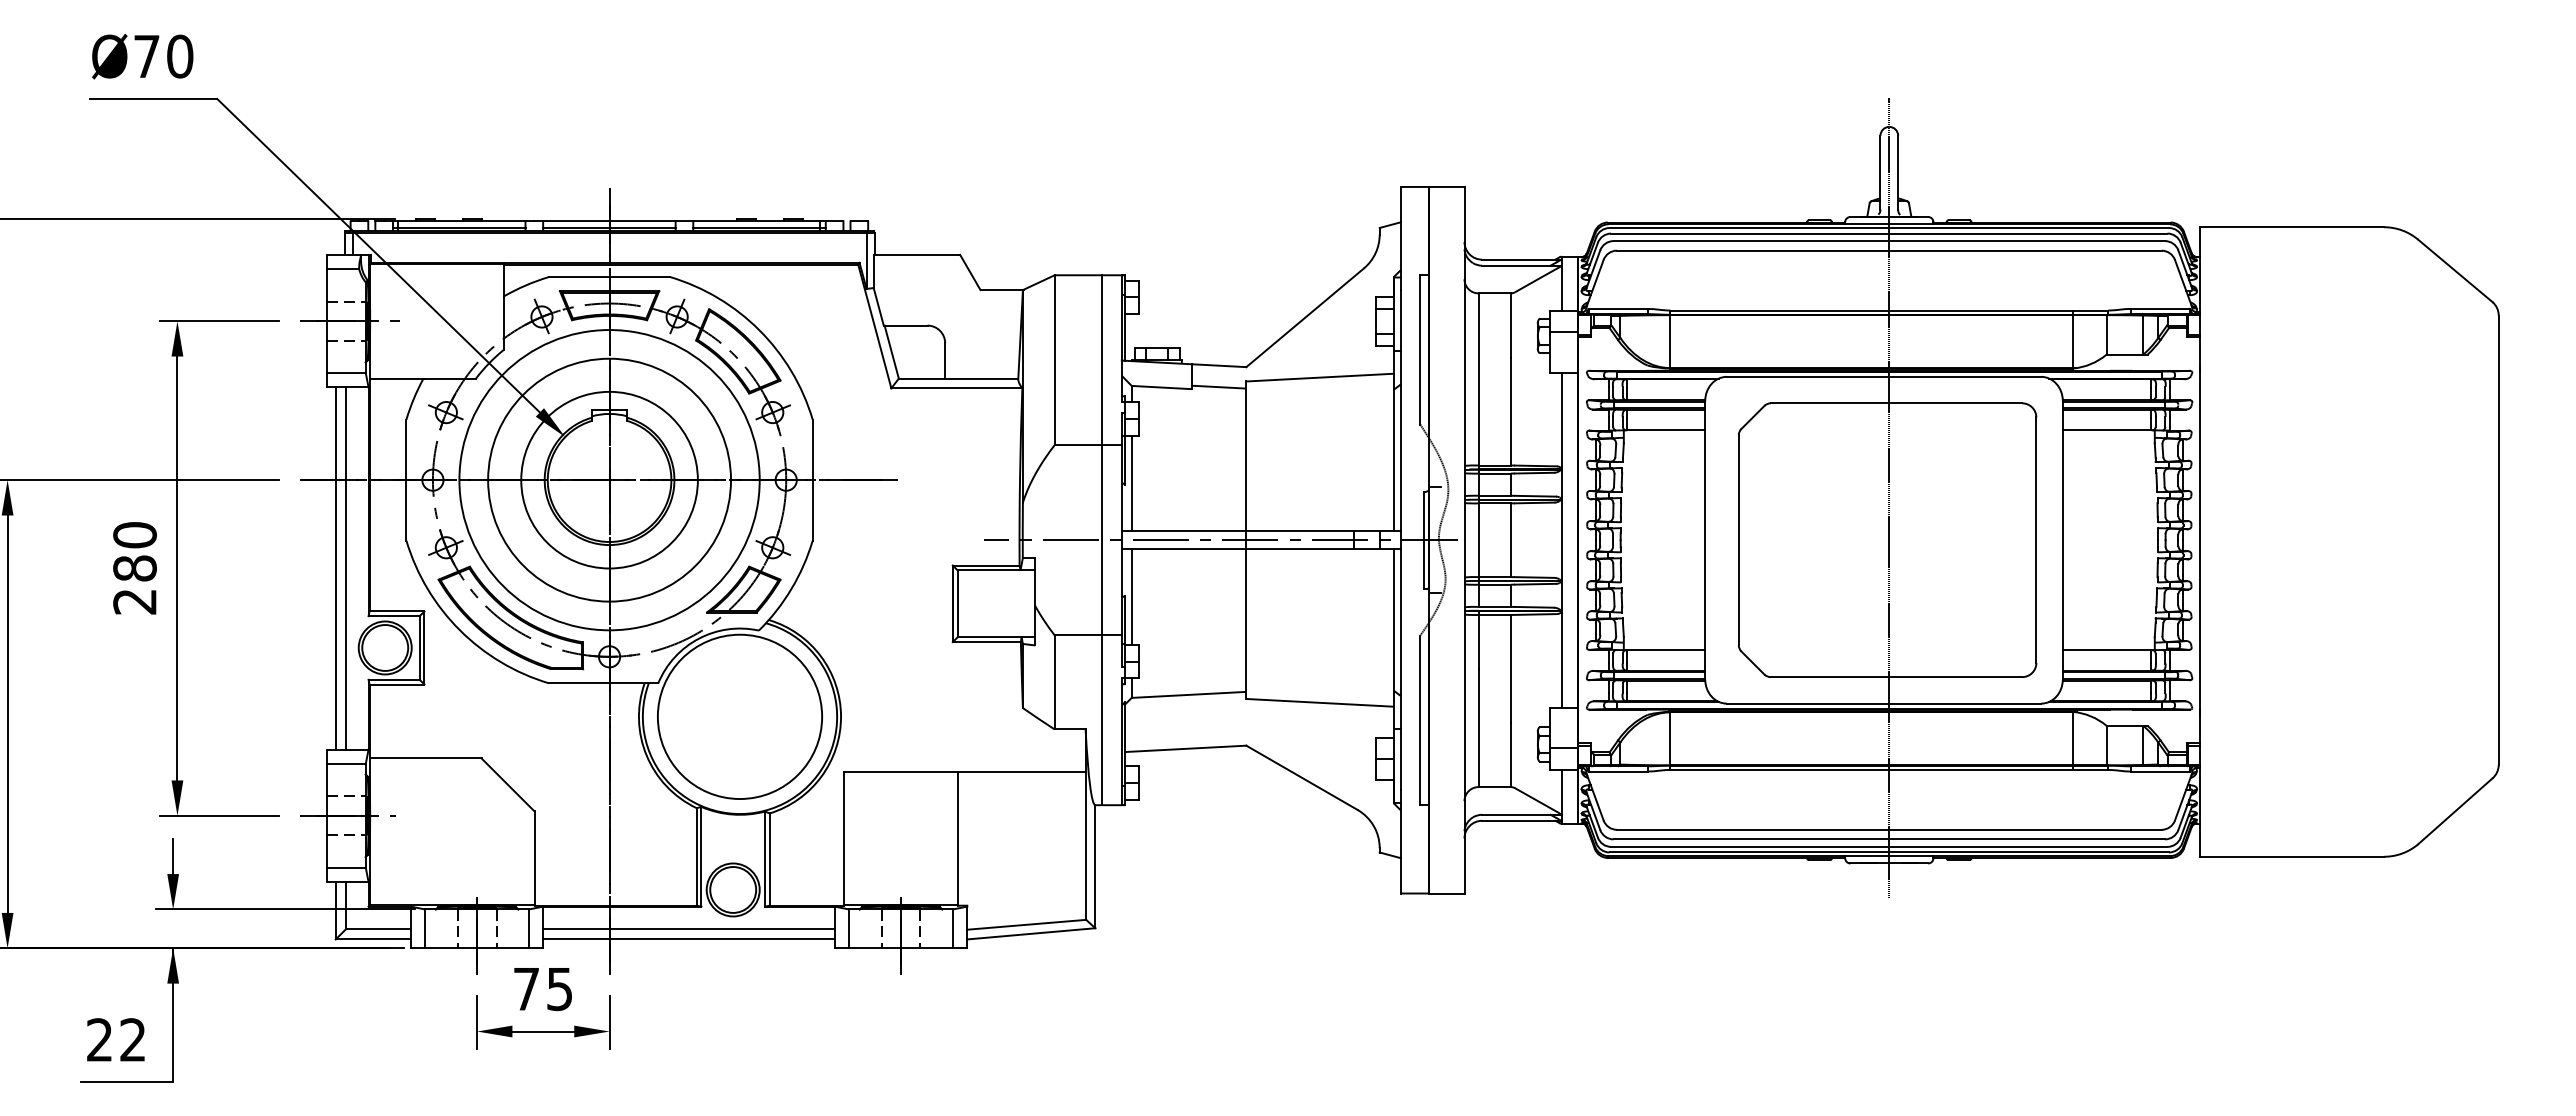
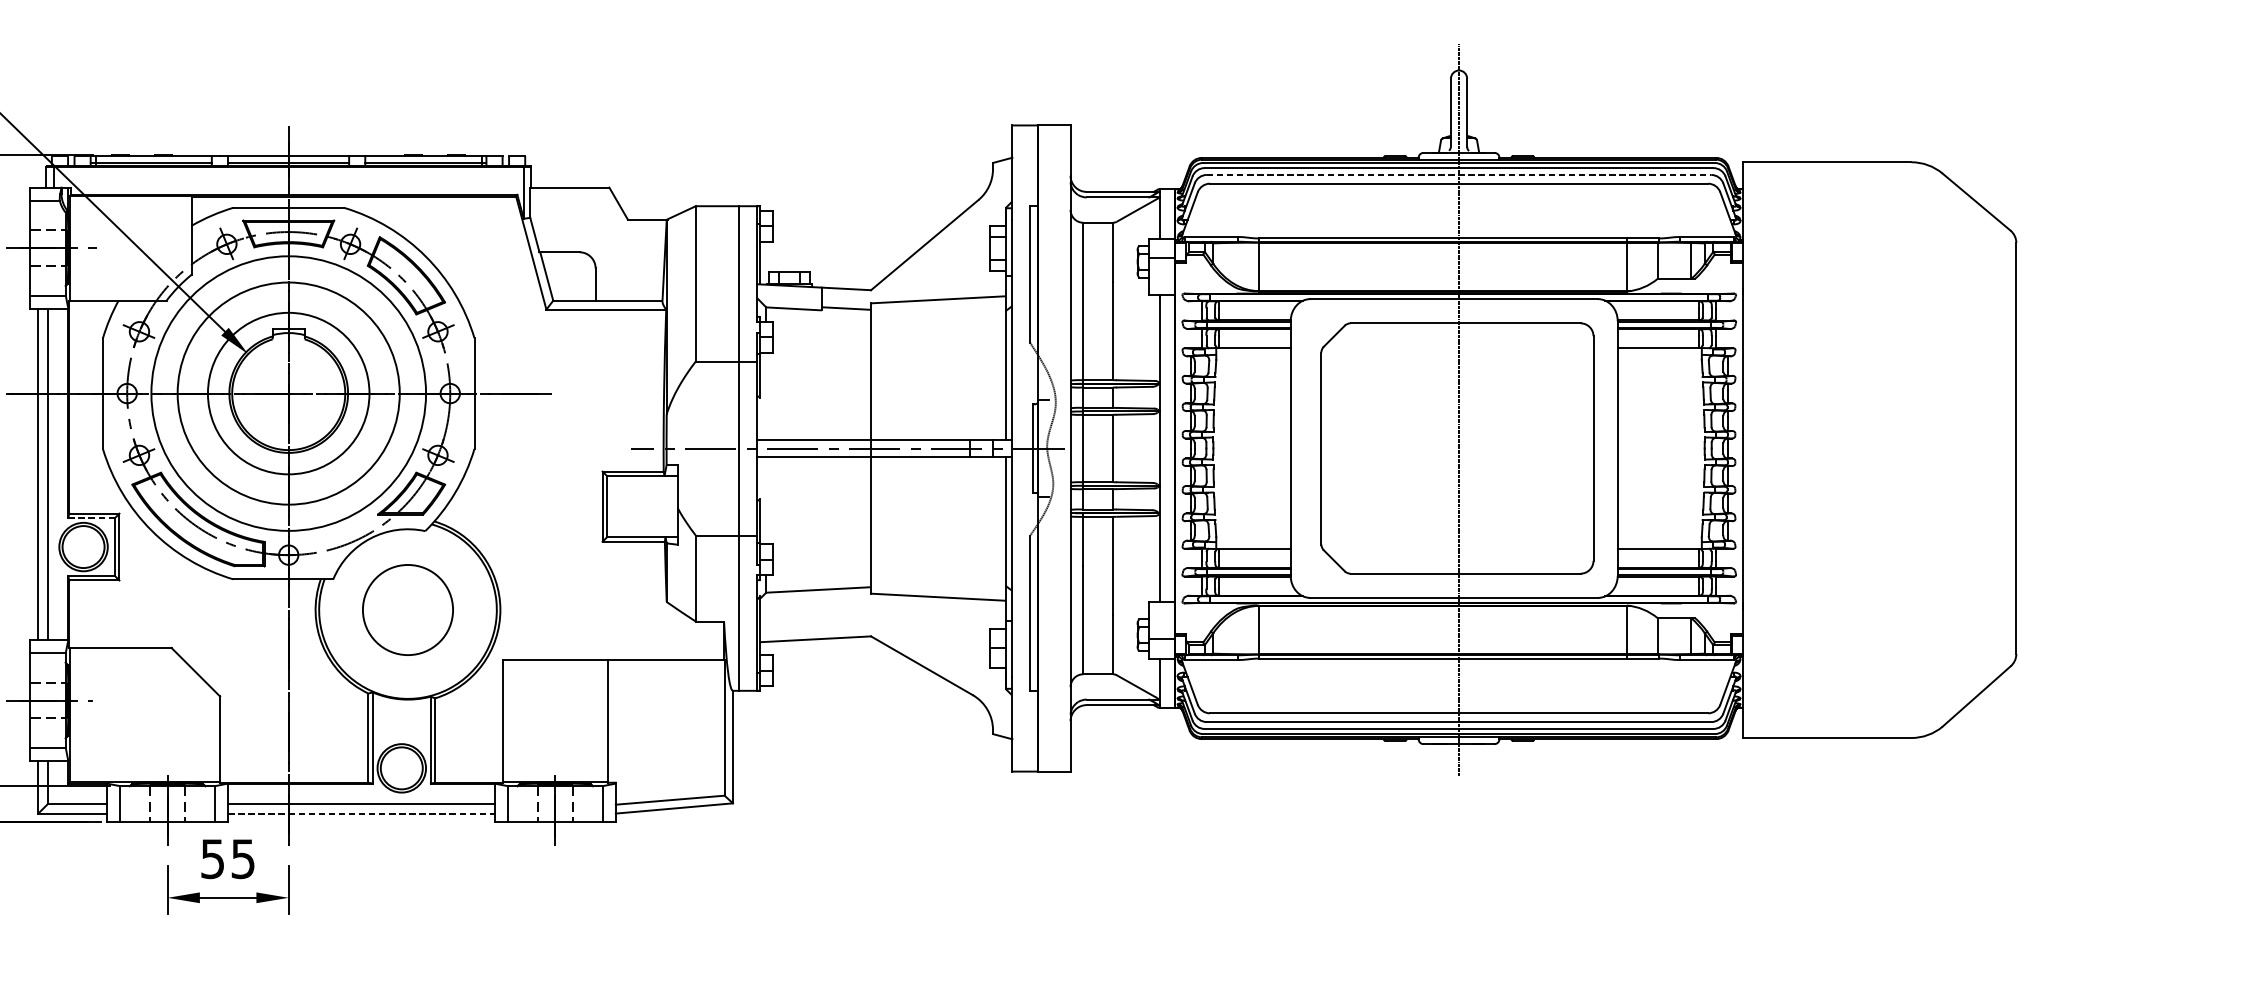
line: (1889, 241) -> (1459, 175), solid -> dashed
line: (1131, 483) -> (766, 396), removed
line: (1131, 596) -> (766, 499), removed
line: (394, 616) -> (92, 518), solid -> dashed
circle: (739, 716) -> (407, 609), size x0.6
line: (689, 939) -> (361, 813), solid -> dashed
text: (526, 989) -> (212, 859), 75 -> 55

